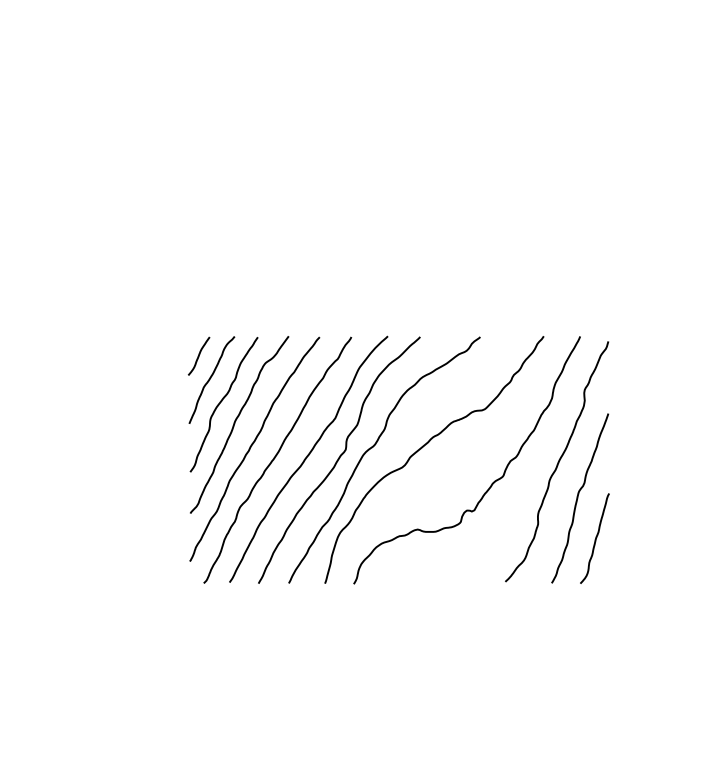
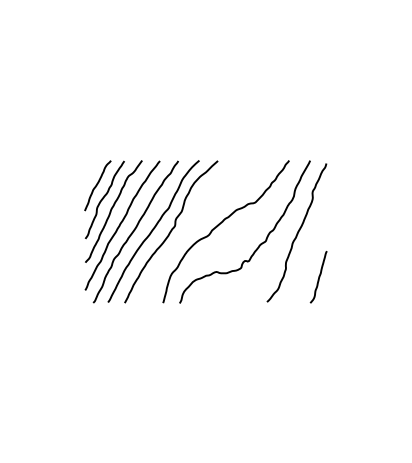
line: (199, 355) -> (90, 171), removed
curve: (372, 448) -> (190, 225), removed
curve: (578, 499) -> (309, 254), removed

